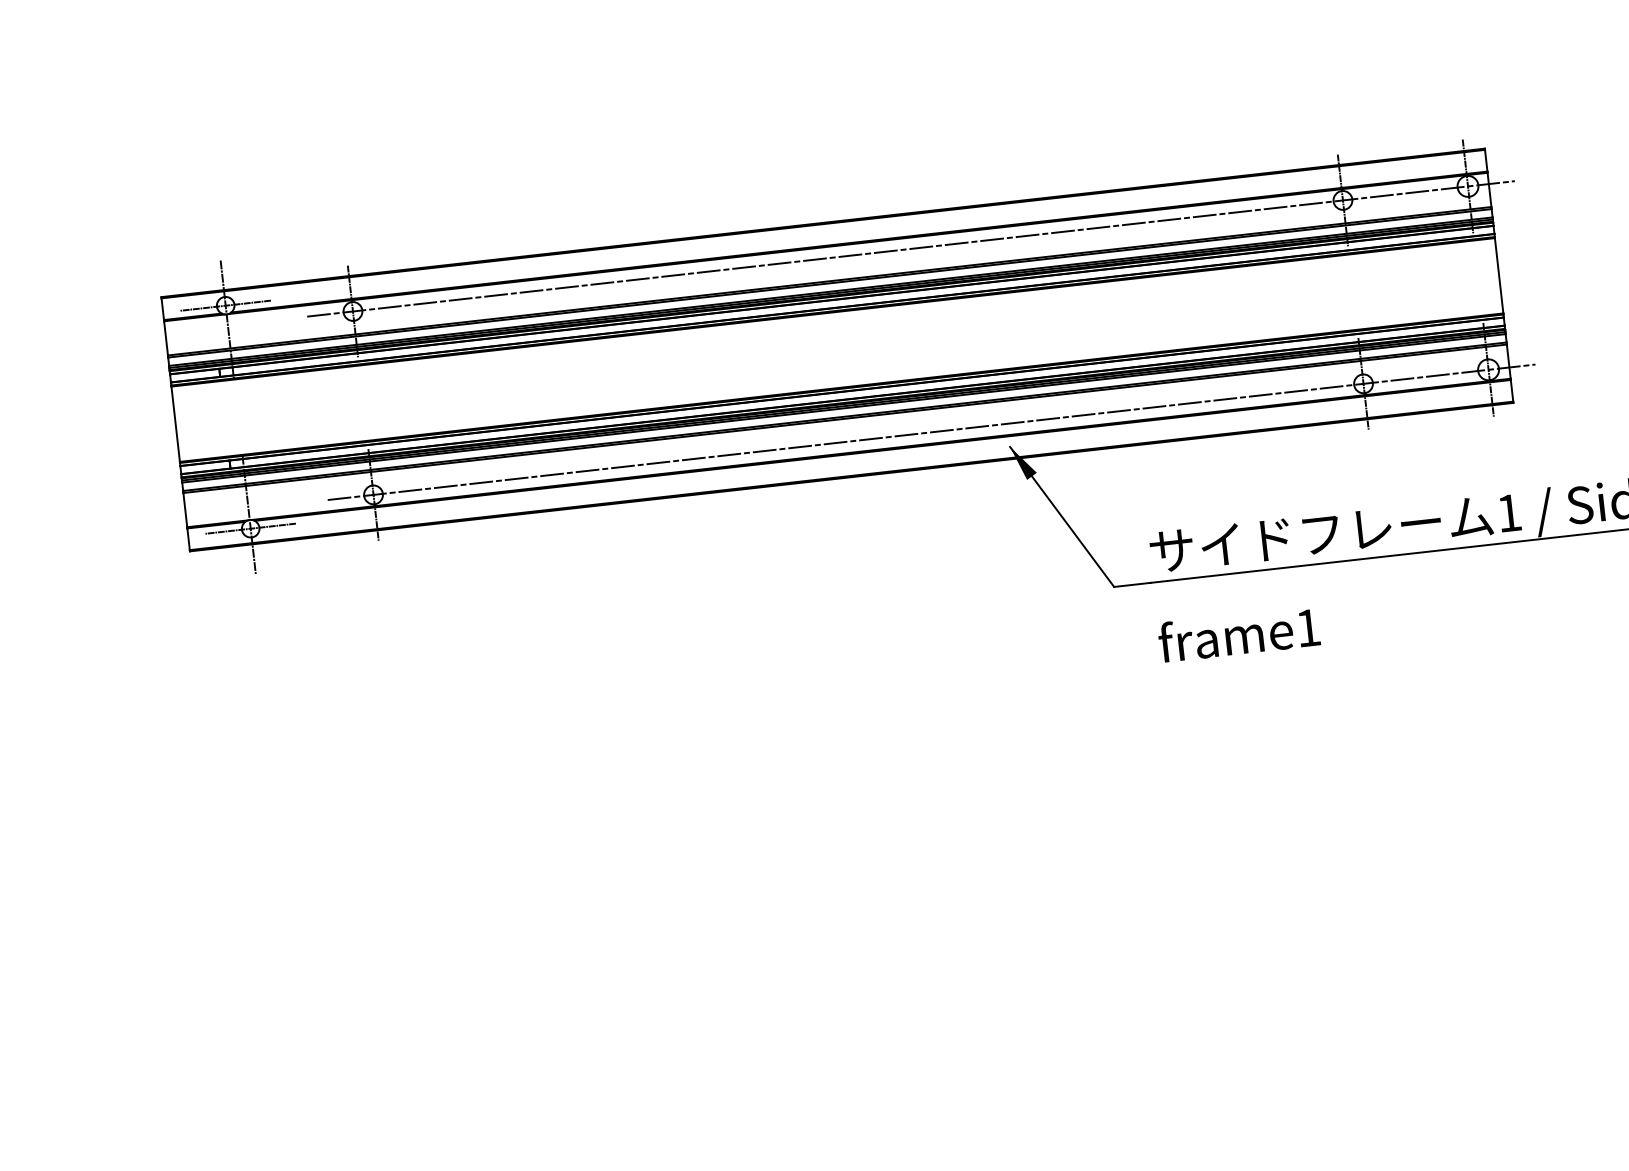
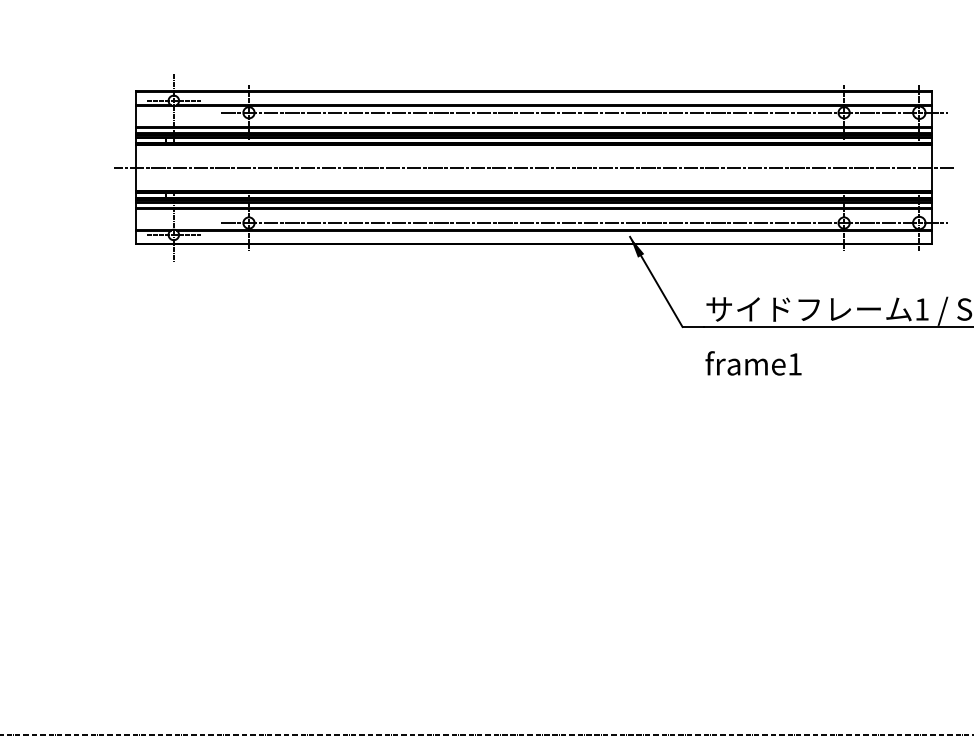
line: (836, 349) -> (533, 167), added

